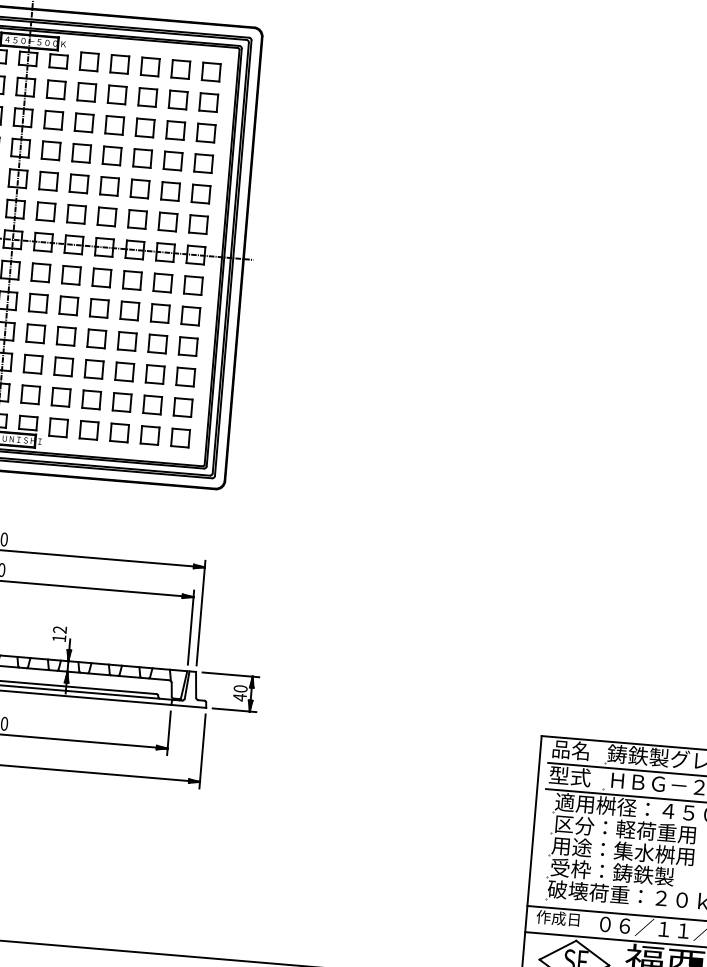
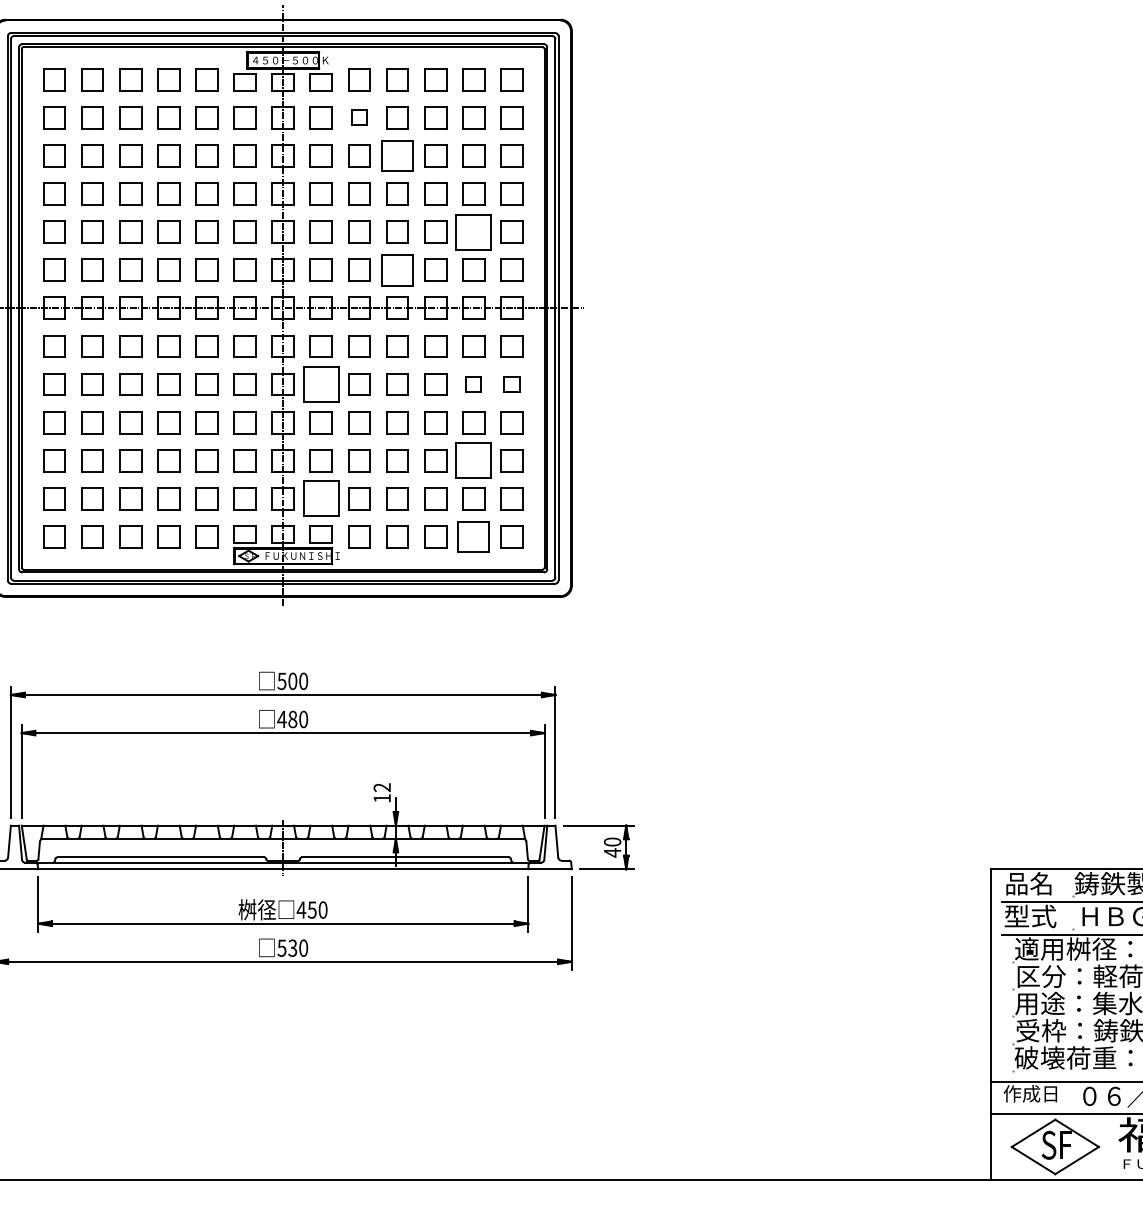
part: (86, 92) -> (359, 117), size x0.7
part: (114, 125) -> (397, 155), size x1.4
part: (170, 191) -> (473, 231), size x1.6
part: (107, 216) -> (397, 269), size x1.4
part: (37, 303) -> (320, 384), size x1.6
part: (160, 313) -> (473, 384), size x0.7
part: (190, 316) -> (511, 384), size x0.7
part: (155, 374) -> (473, 460), size x1.6
part: (30, 394) -> (320, 498), size x1.6
part: (149, 435) -> (473, 536), size x1.4

